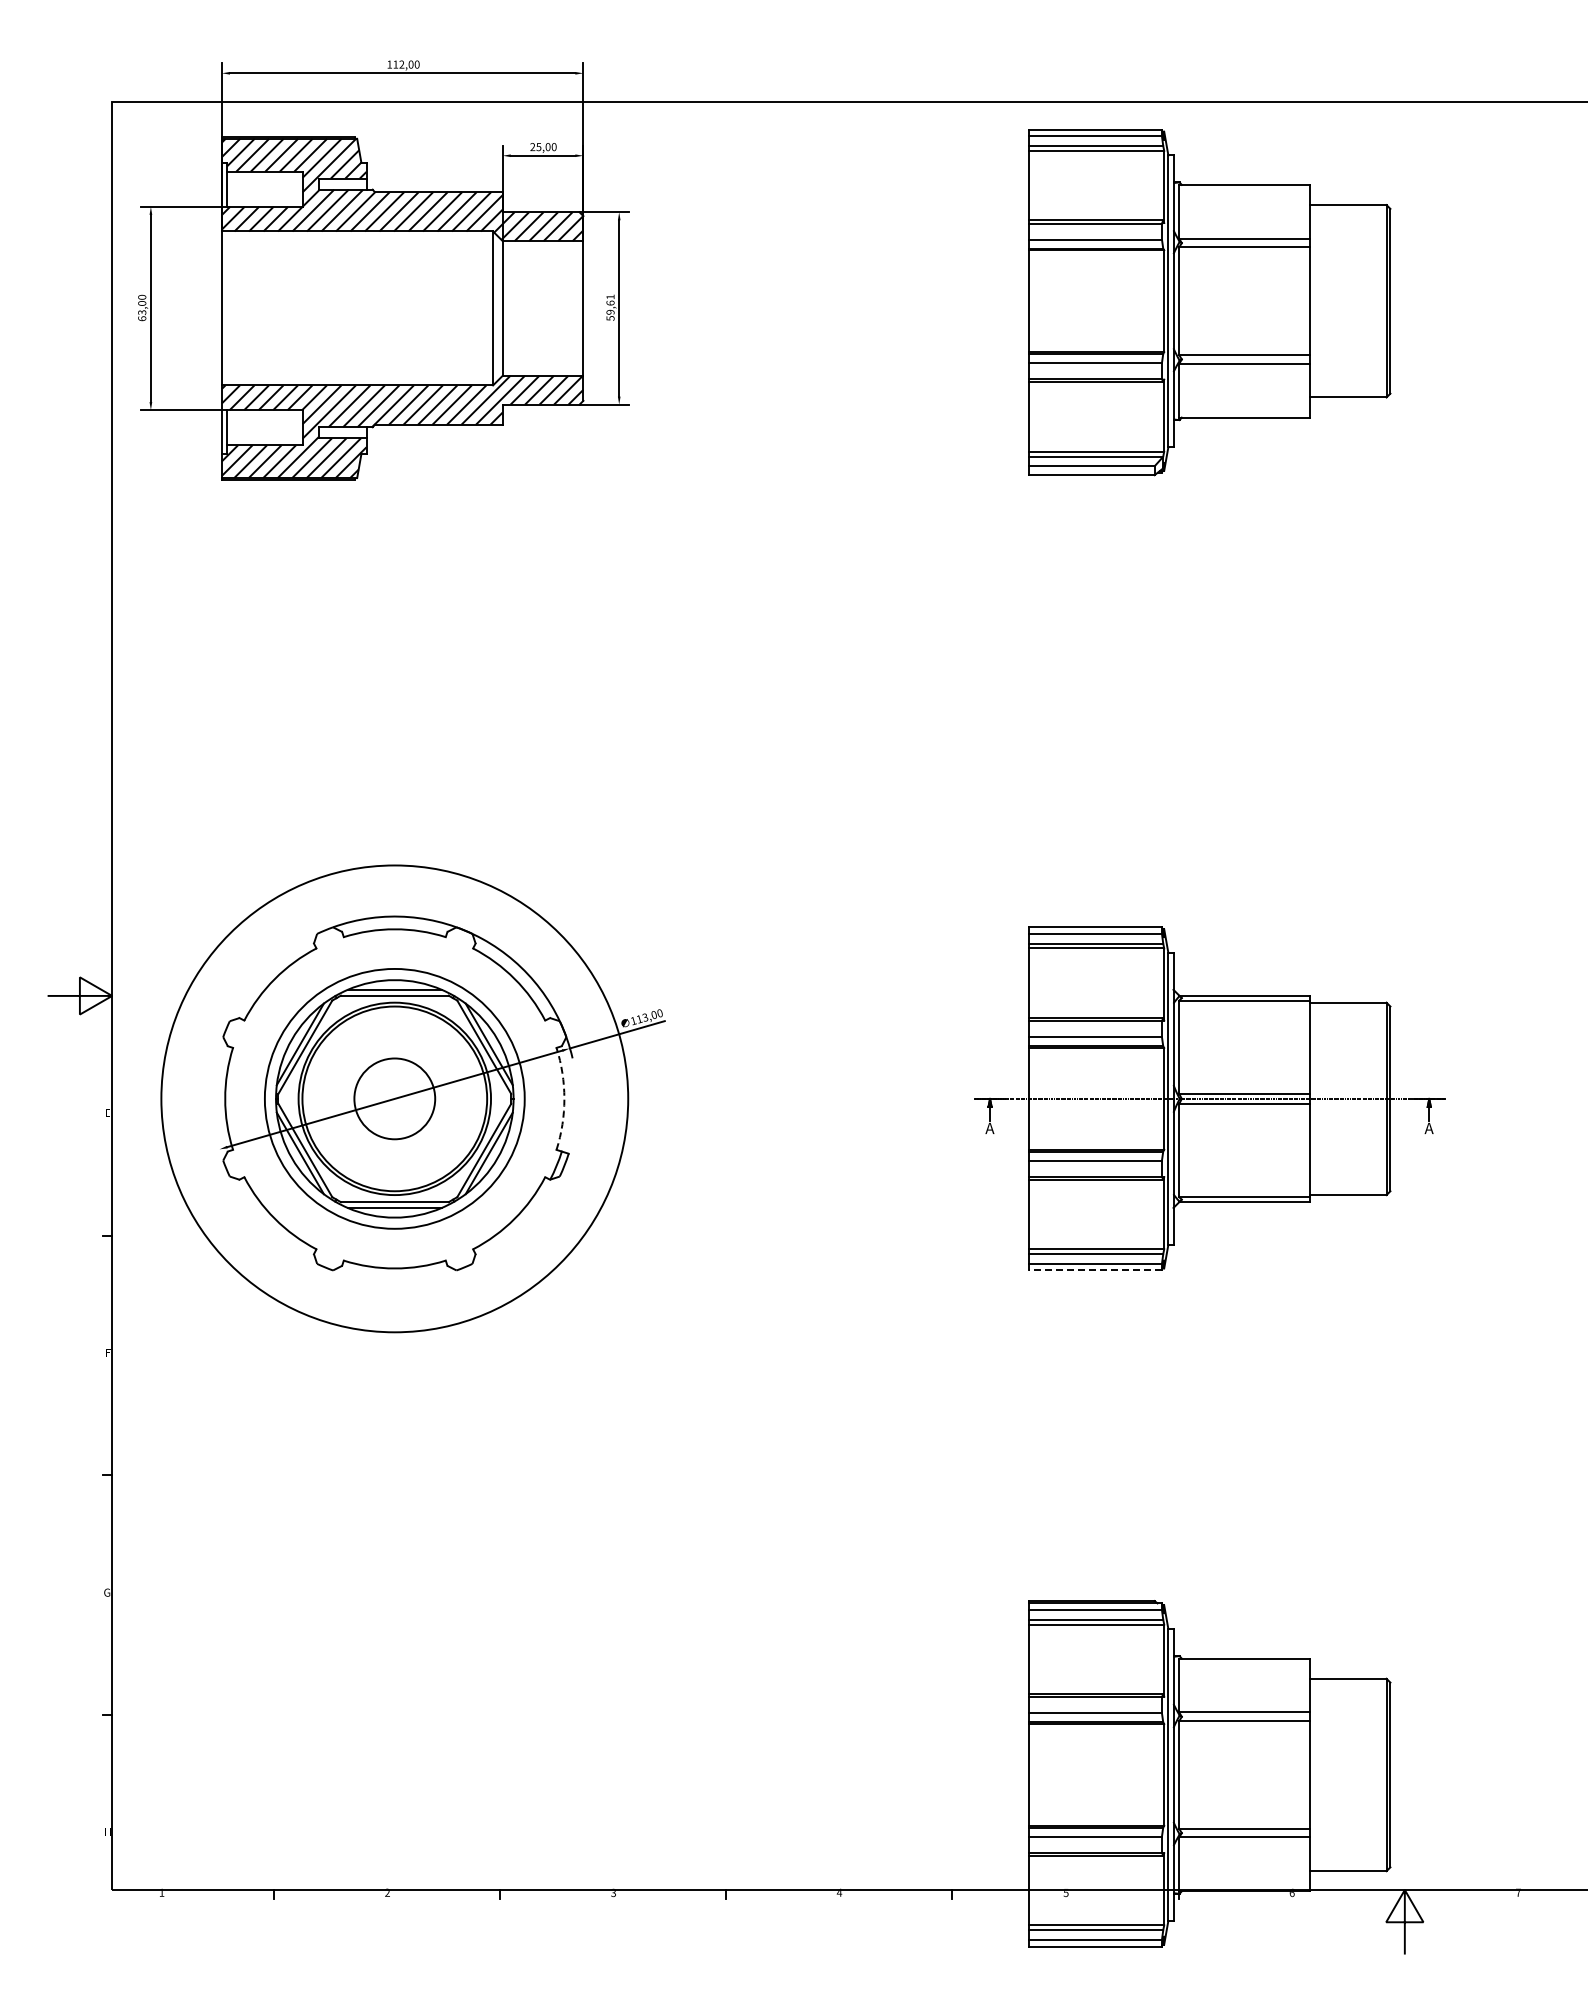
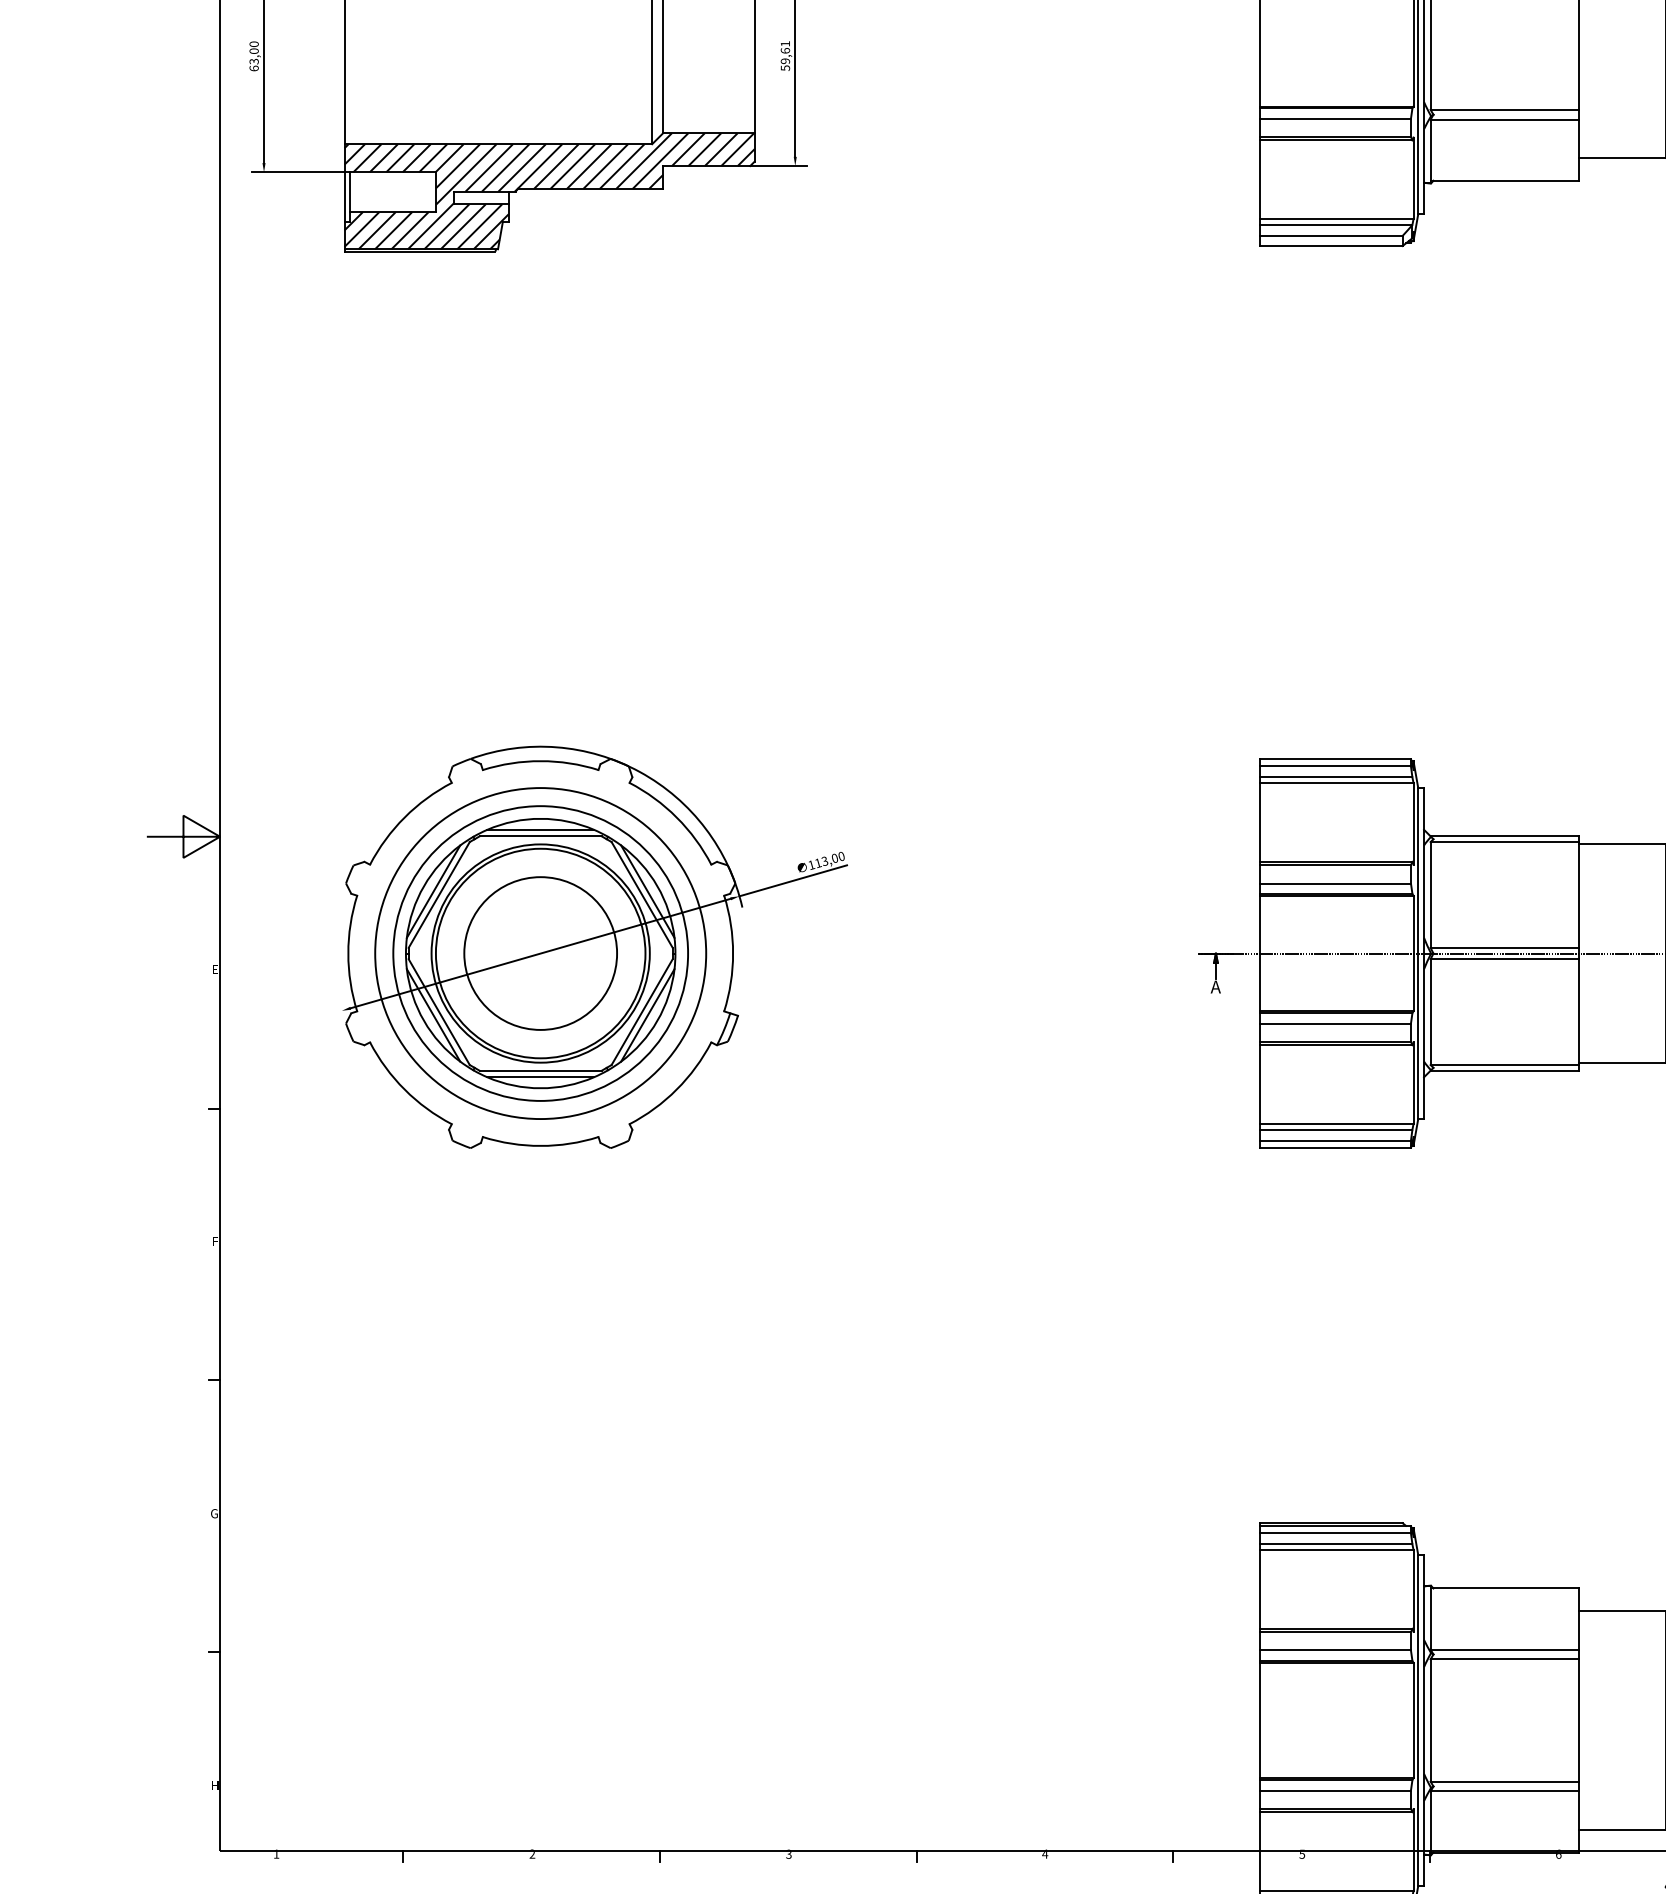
circle: (394, 1098) -> (540, 953), size x0.62
circle: (394, 1098) -> (540, 953), size x1.67
arc: (564, 1098) -> (733, 953), dashed -> solid
line: (1095, 1270) -> (1335, 1148), dashed -> solid

